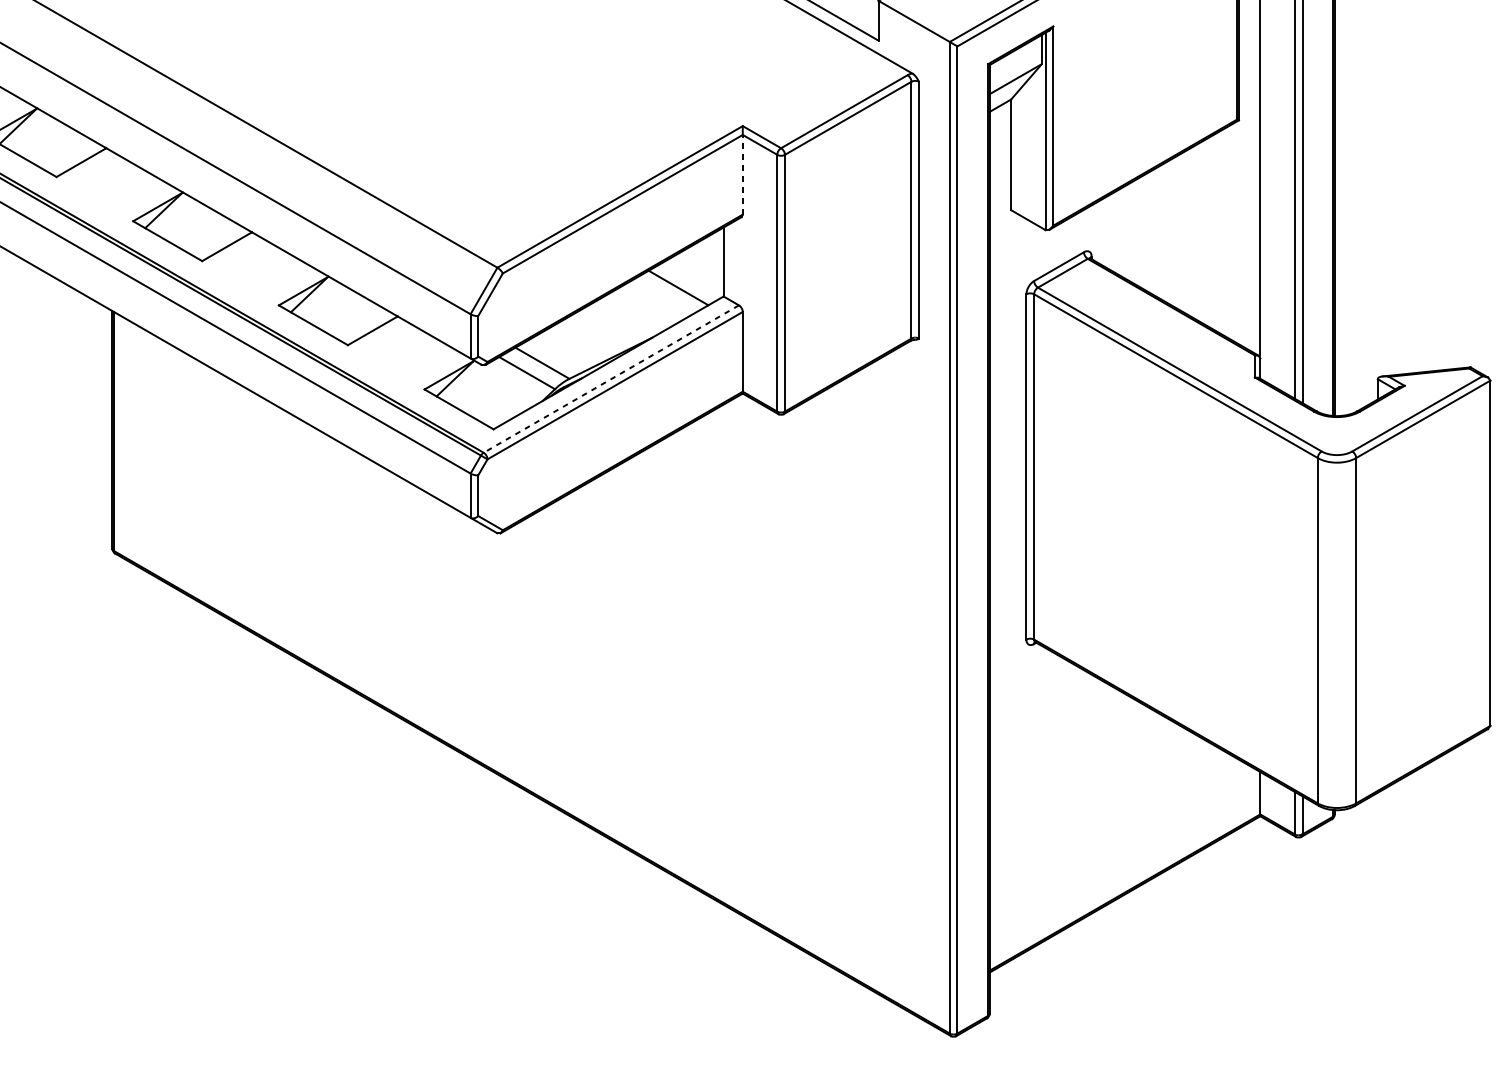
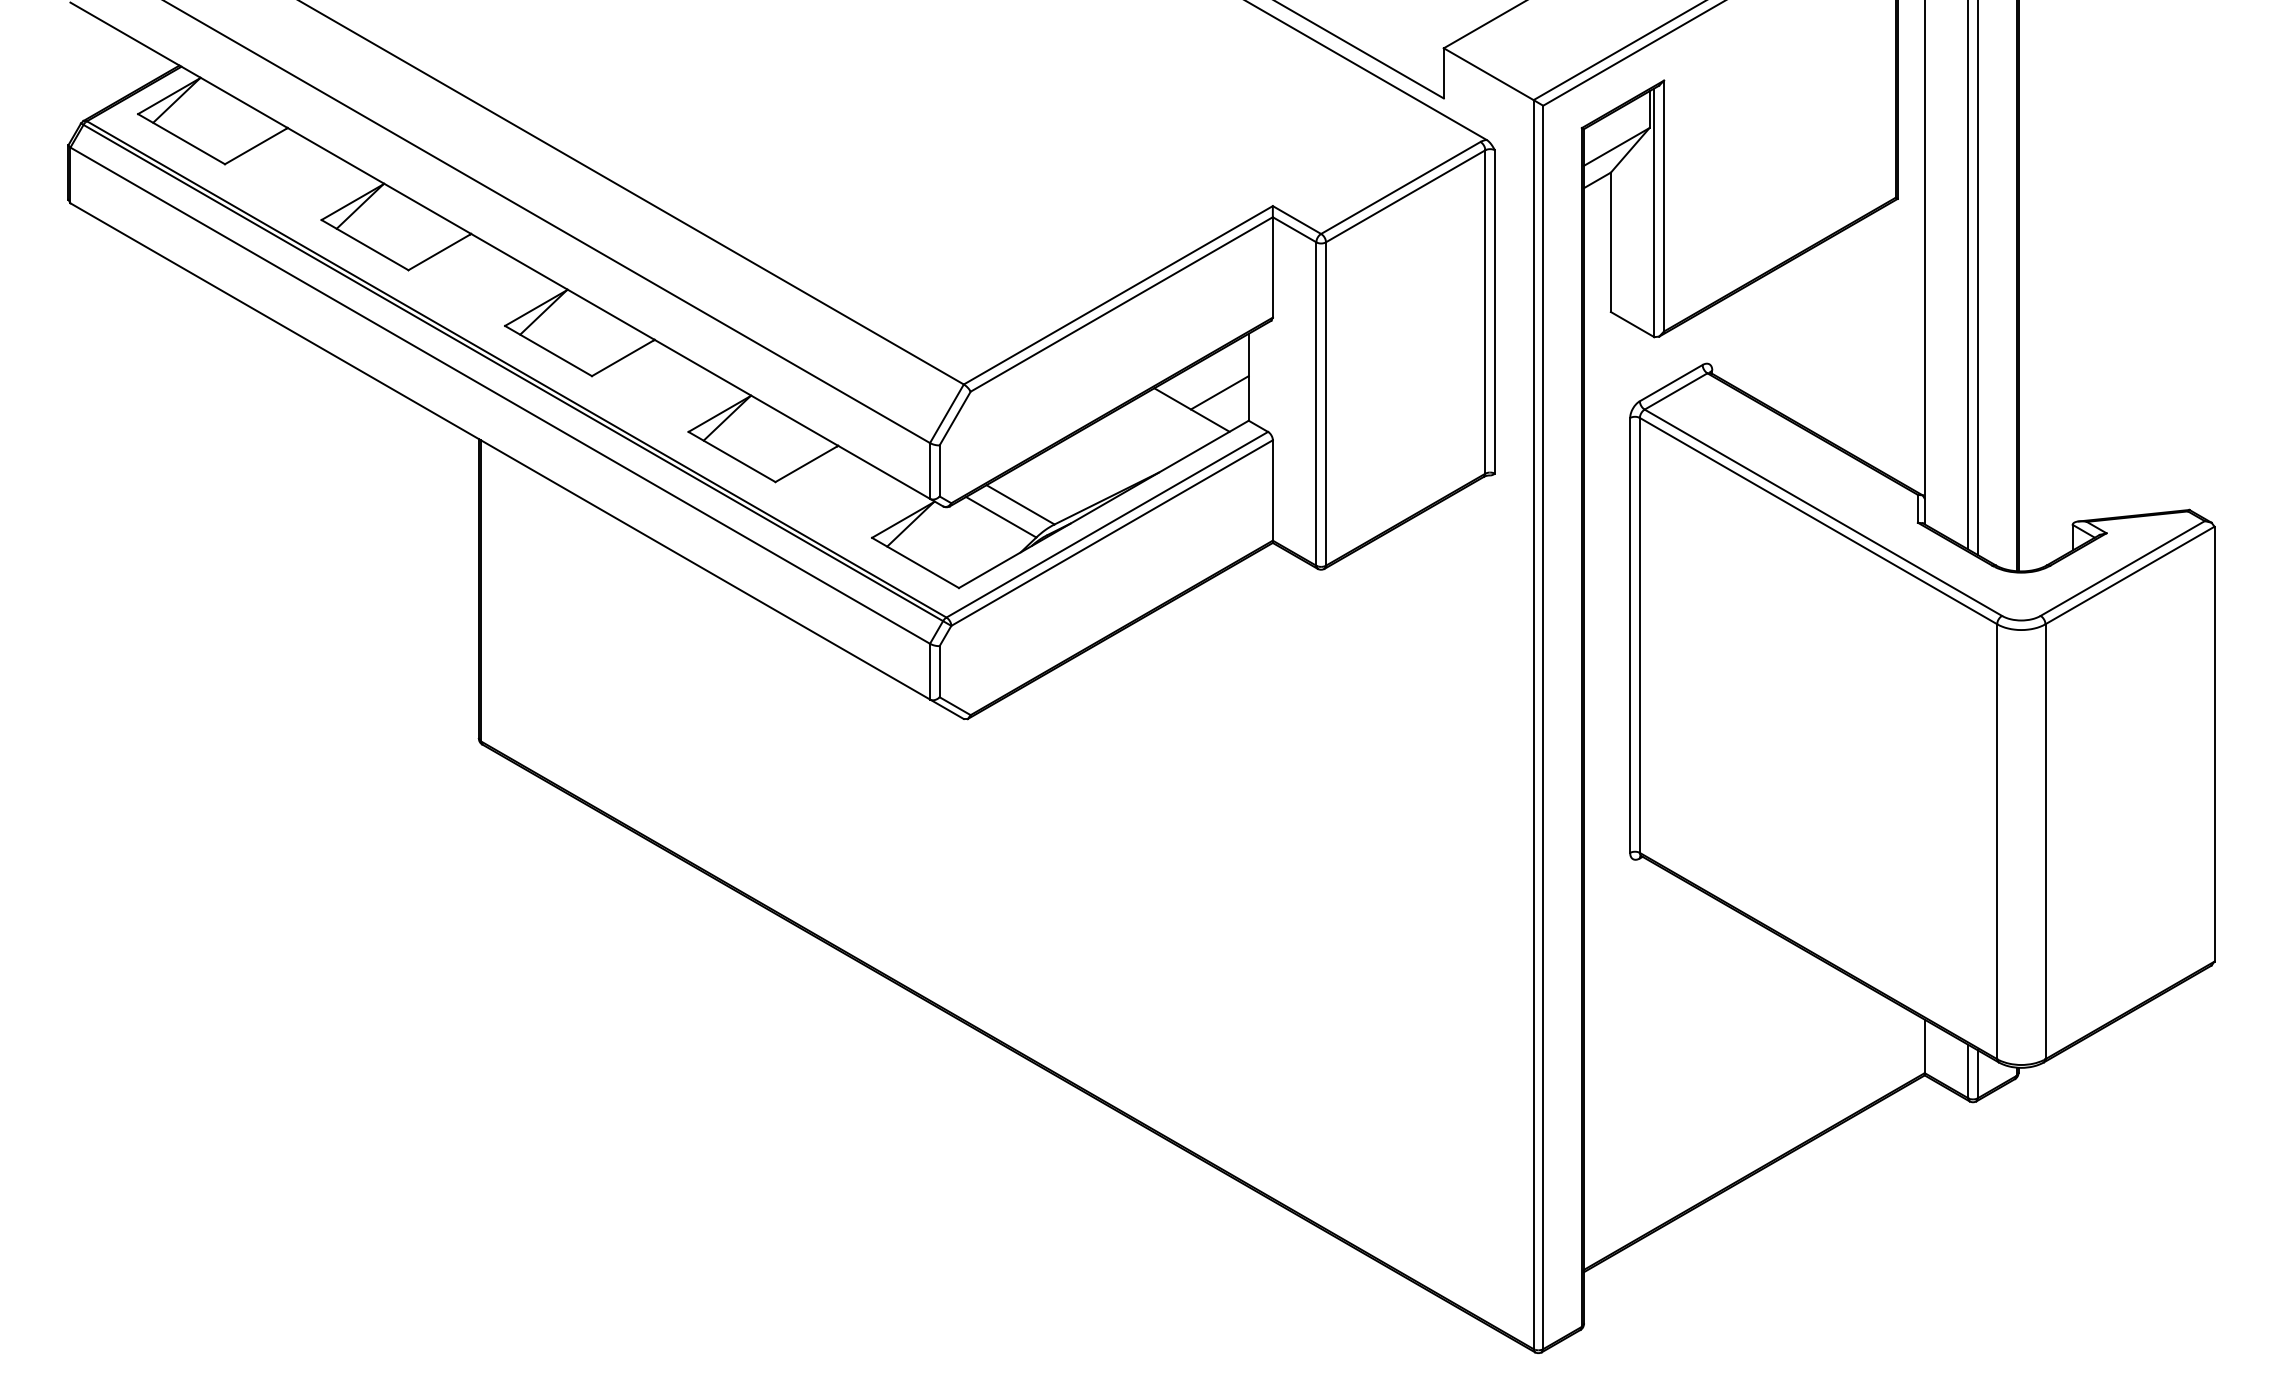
line: (742, 174) -> (1272, 266), dashed -> solid
line: (700, 274) -> (1219, 392), added
line: (611, 378) -> (1107, 524), dashed -> solid

